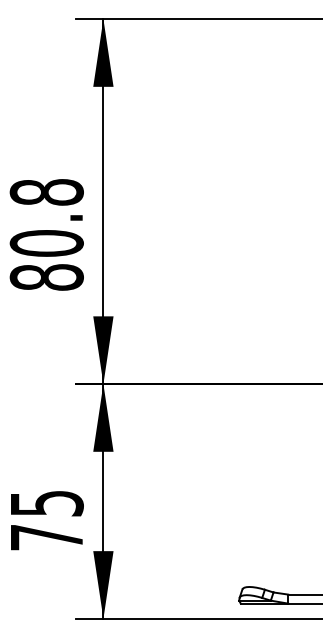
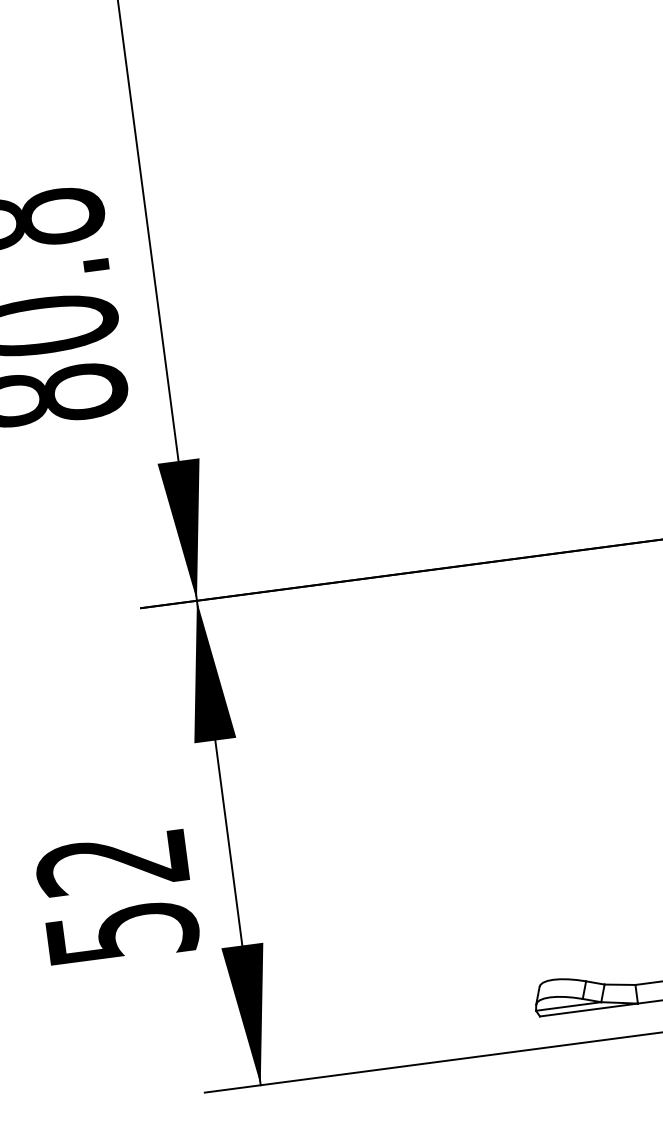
text: (46, 520) -> (116, 897), 75 -> 52

